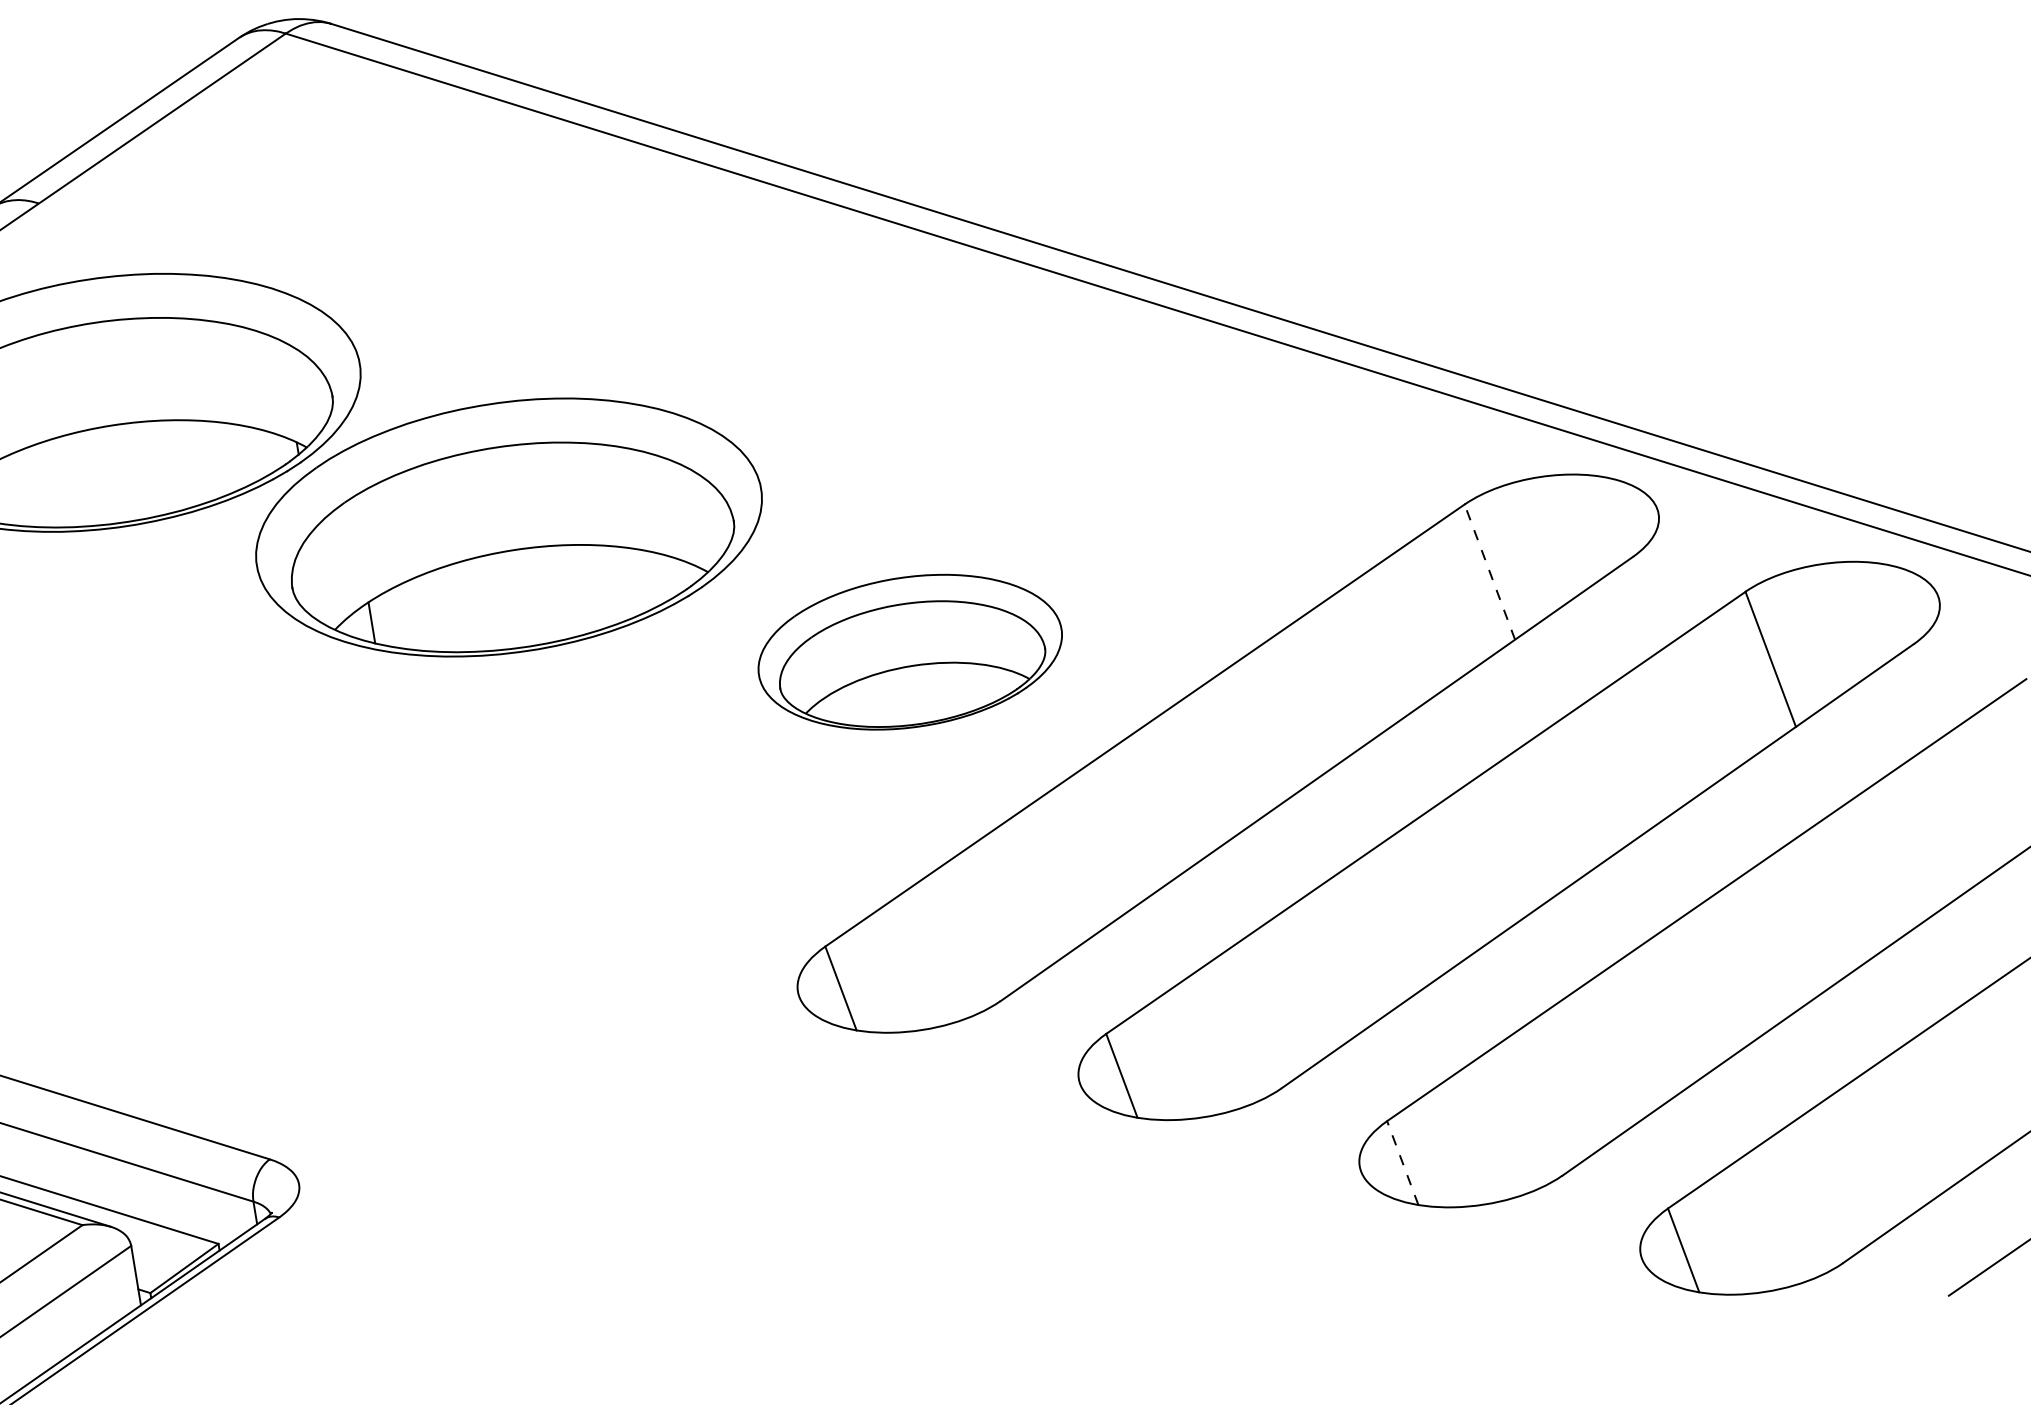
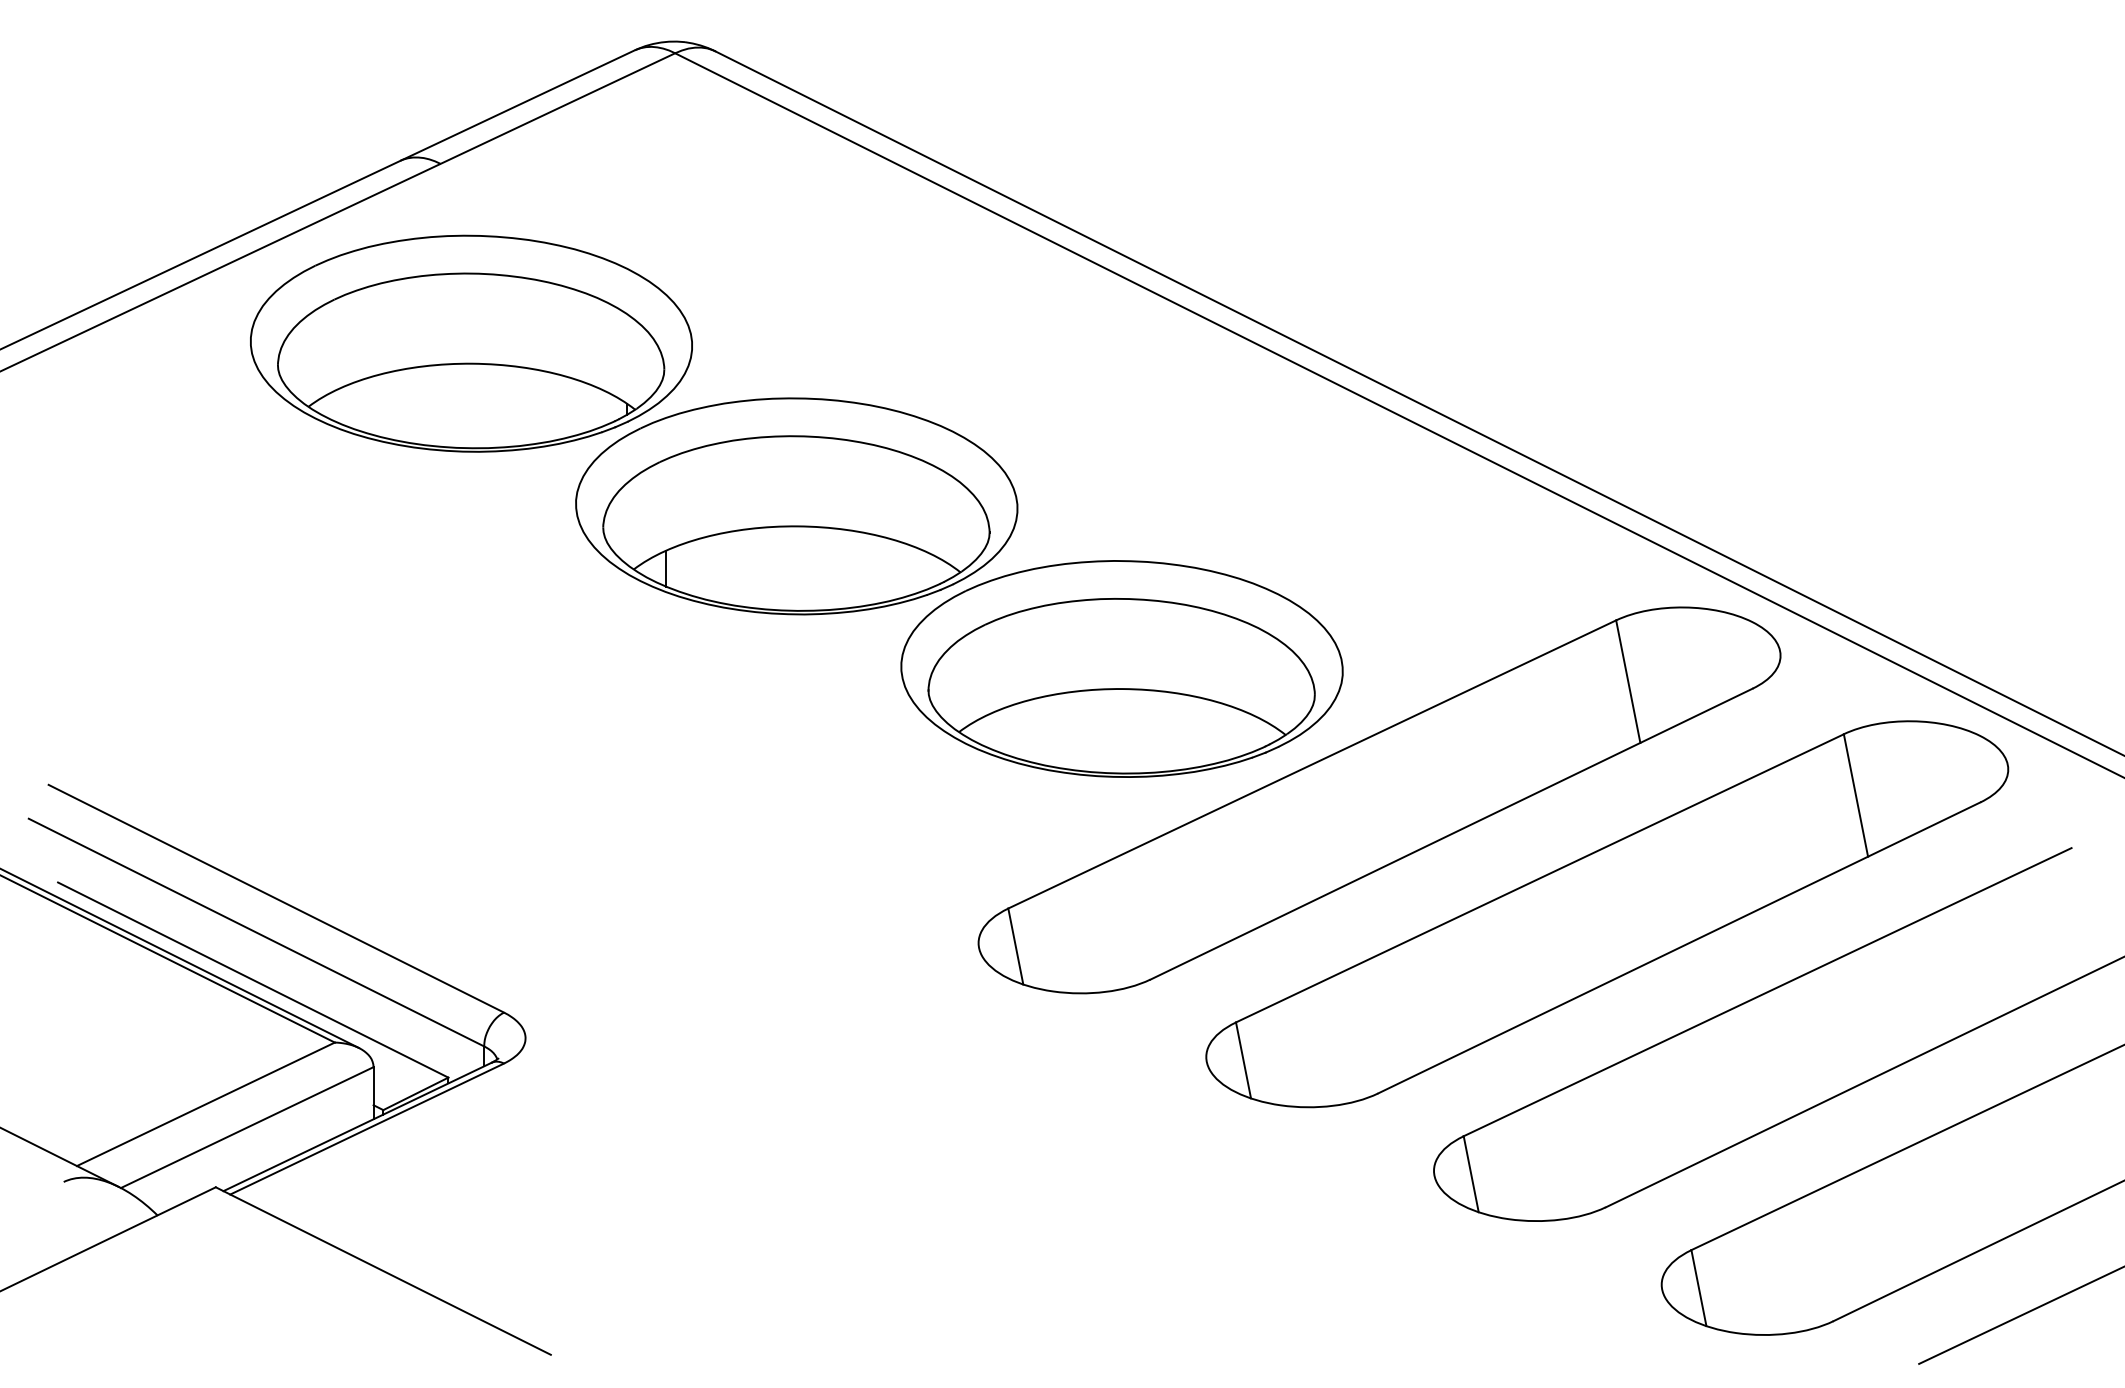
line: (1490, 571) -> (1628, 681), dashed -> solid
part: (909, 651) -> (1121, 668), size x1.67
line: (1403, 1163) -> (1471, 1174), dashed -> solid

